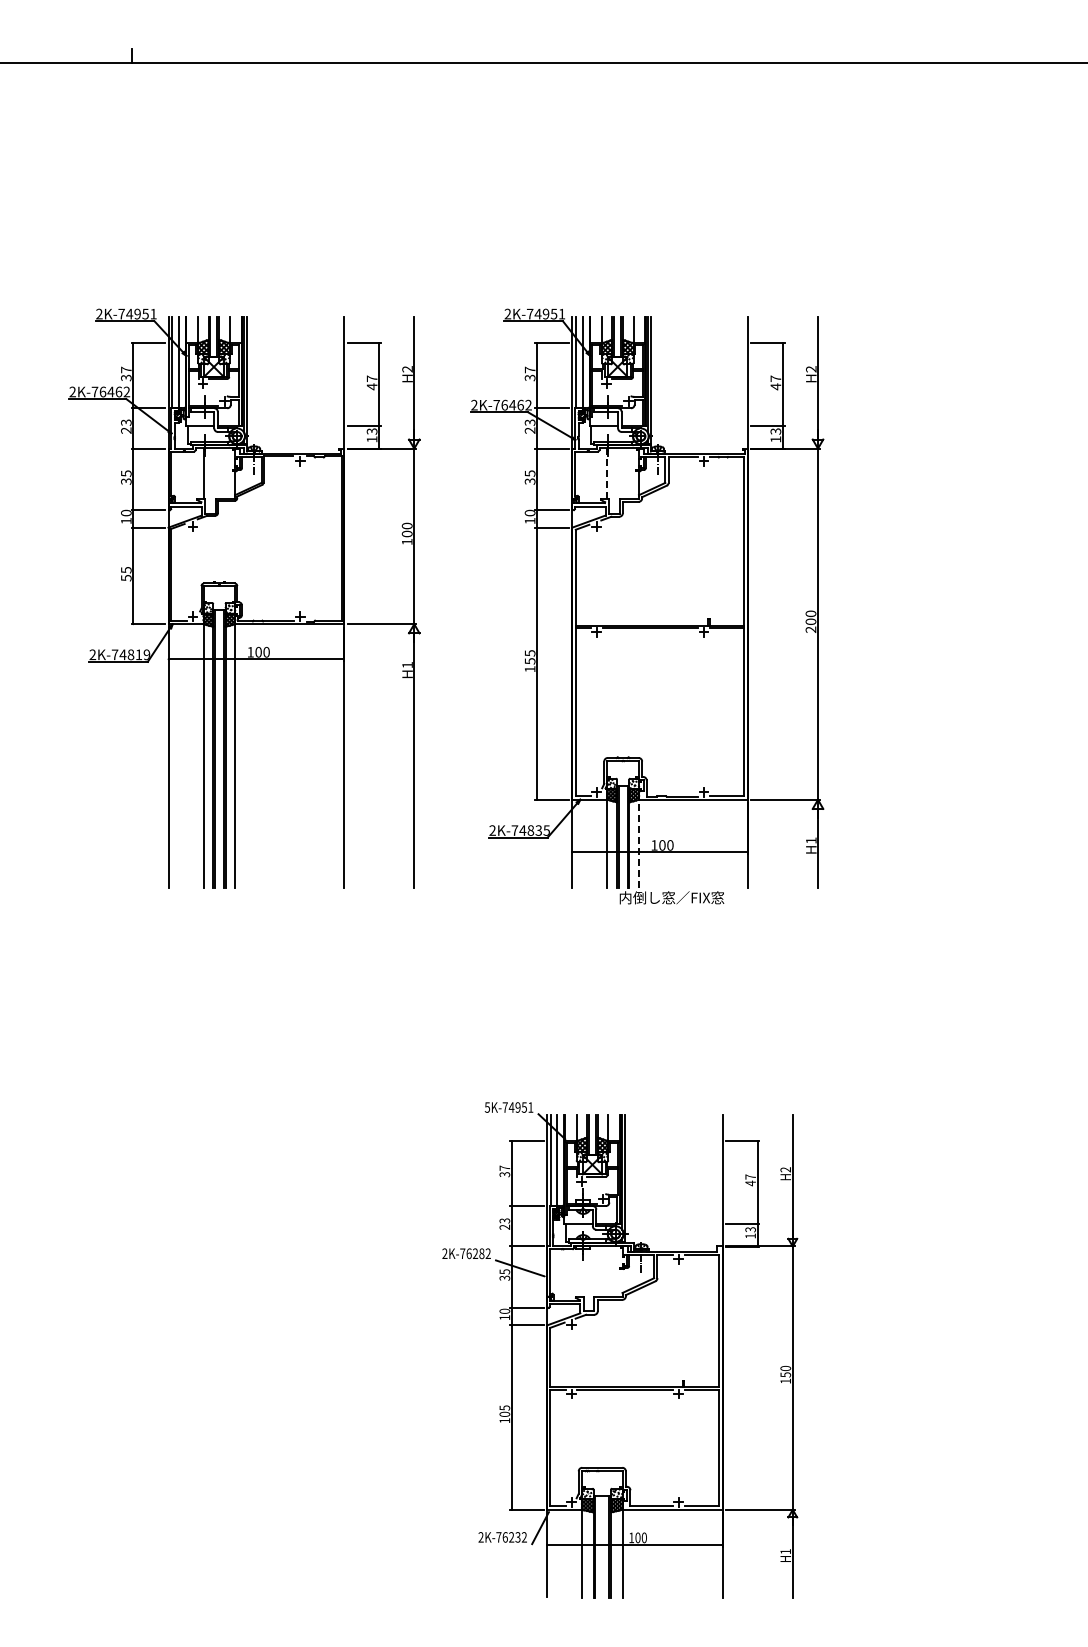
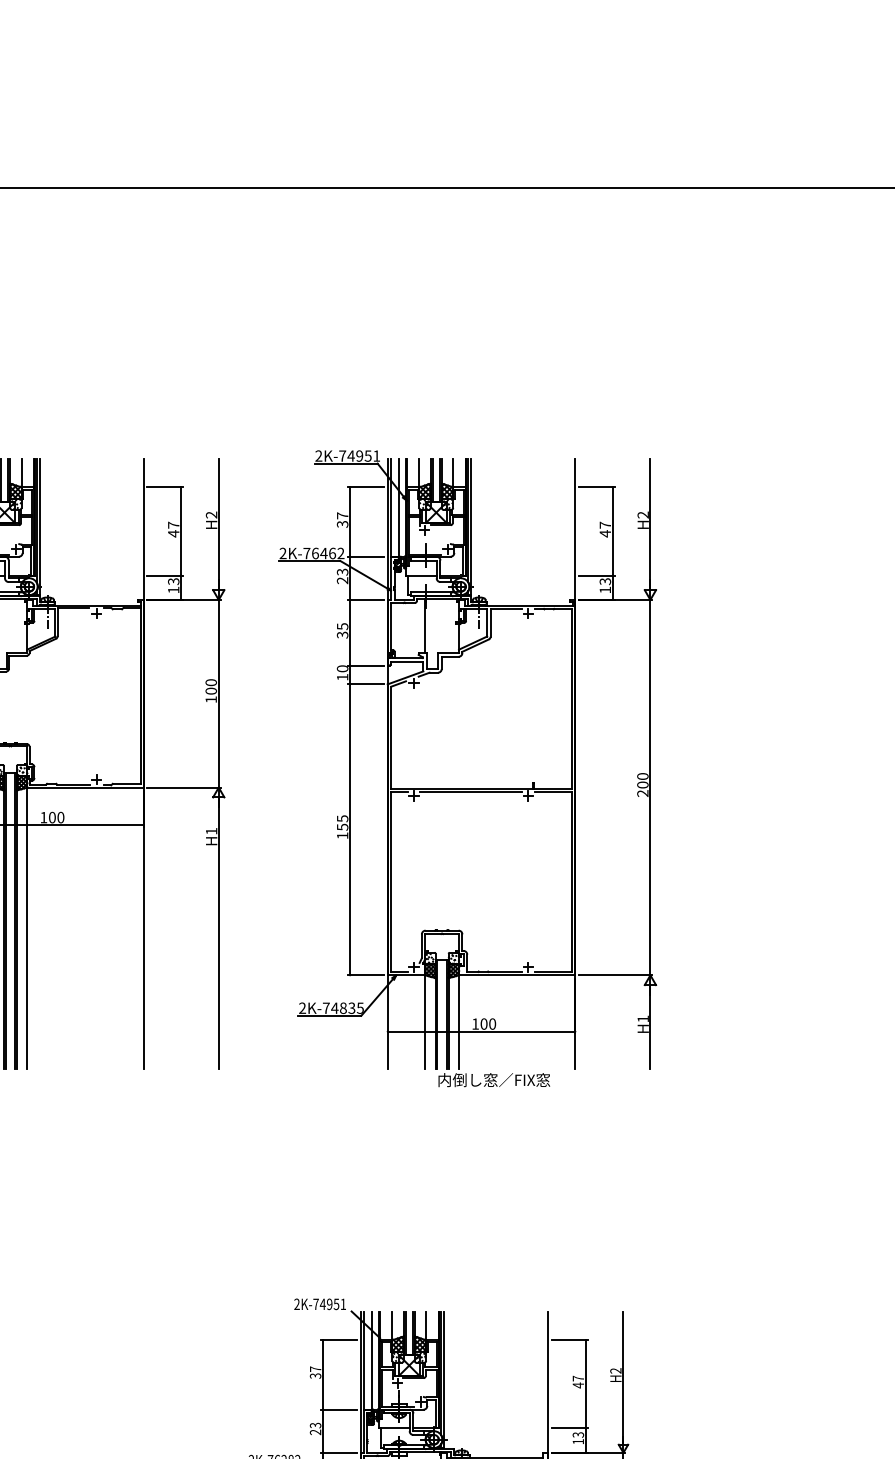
line: (607, 473) -> (425, 626), dashed -> solid
line: (639, 843) -> (459, 1022), dashed -> solid
text: (487, 1107) -> (297, 1304), 5K-74951 -> 2K-74951

